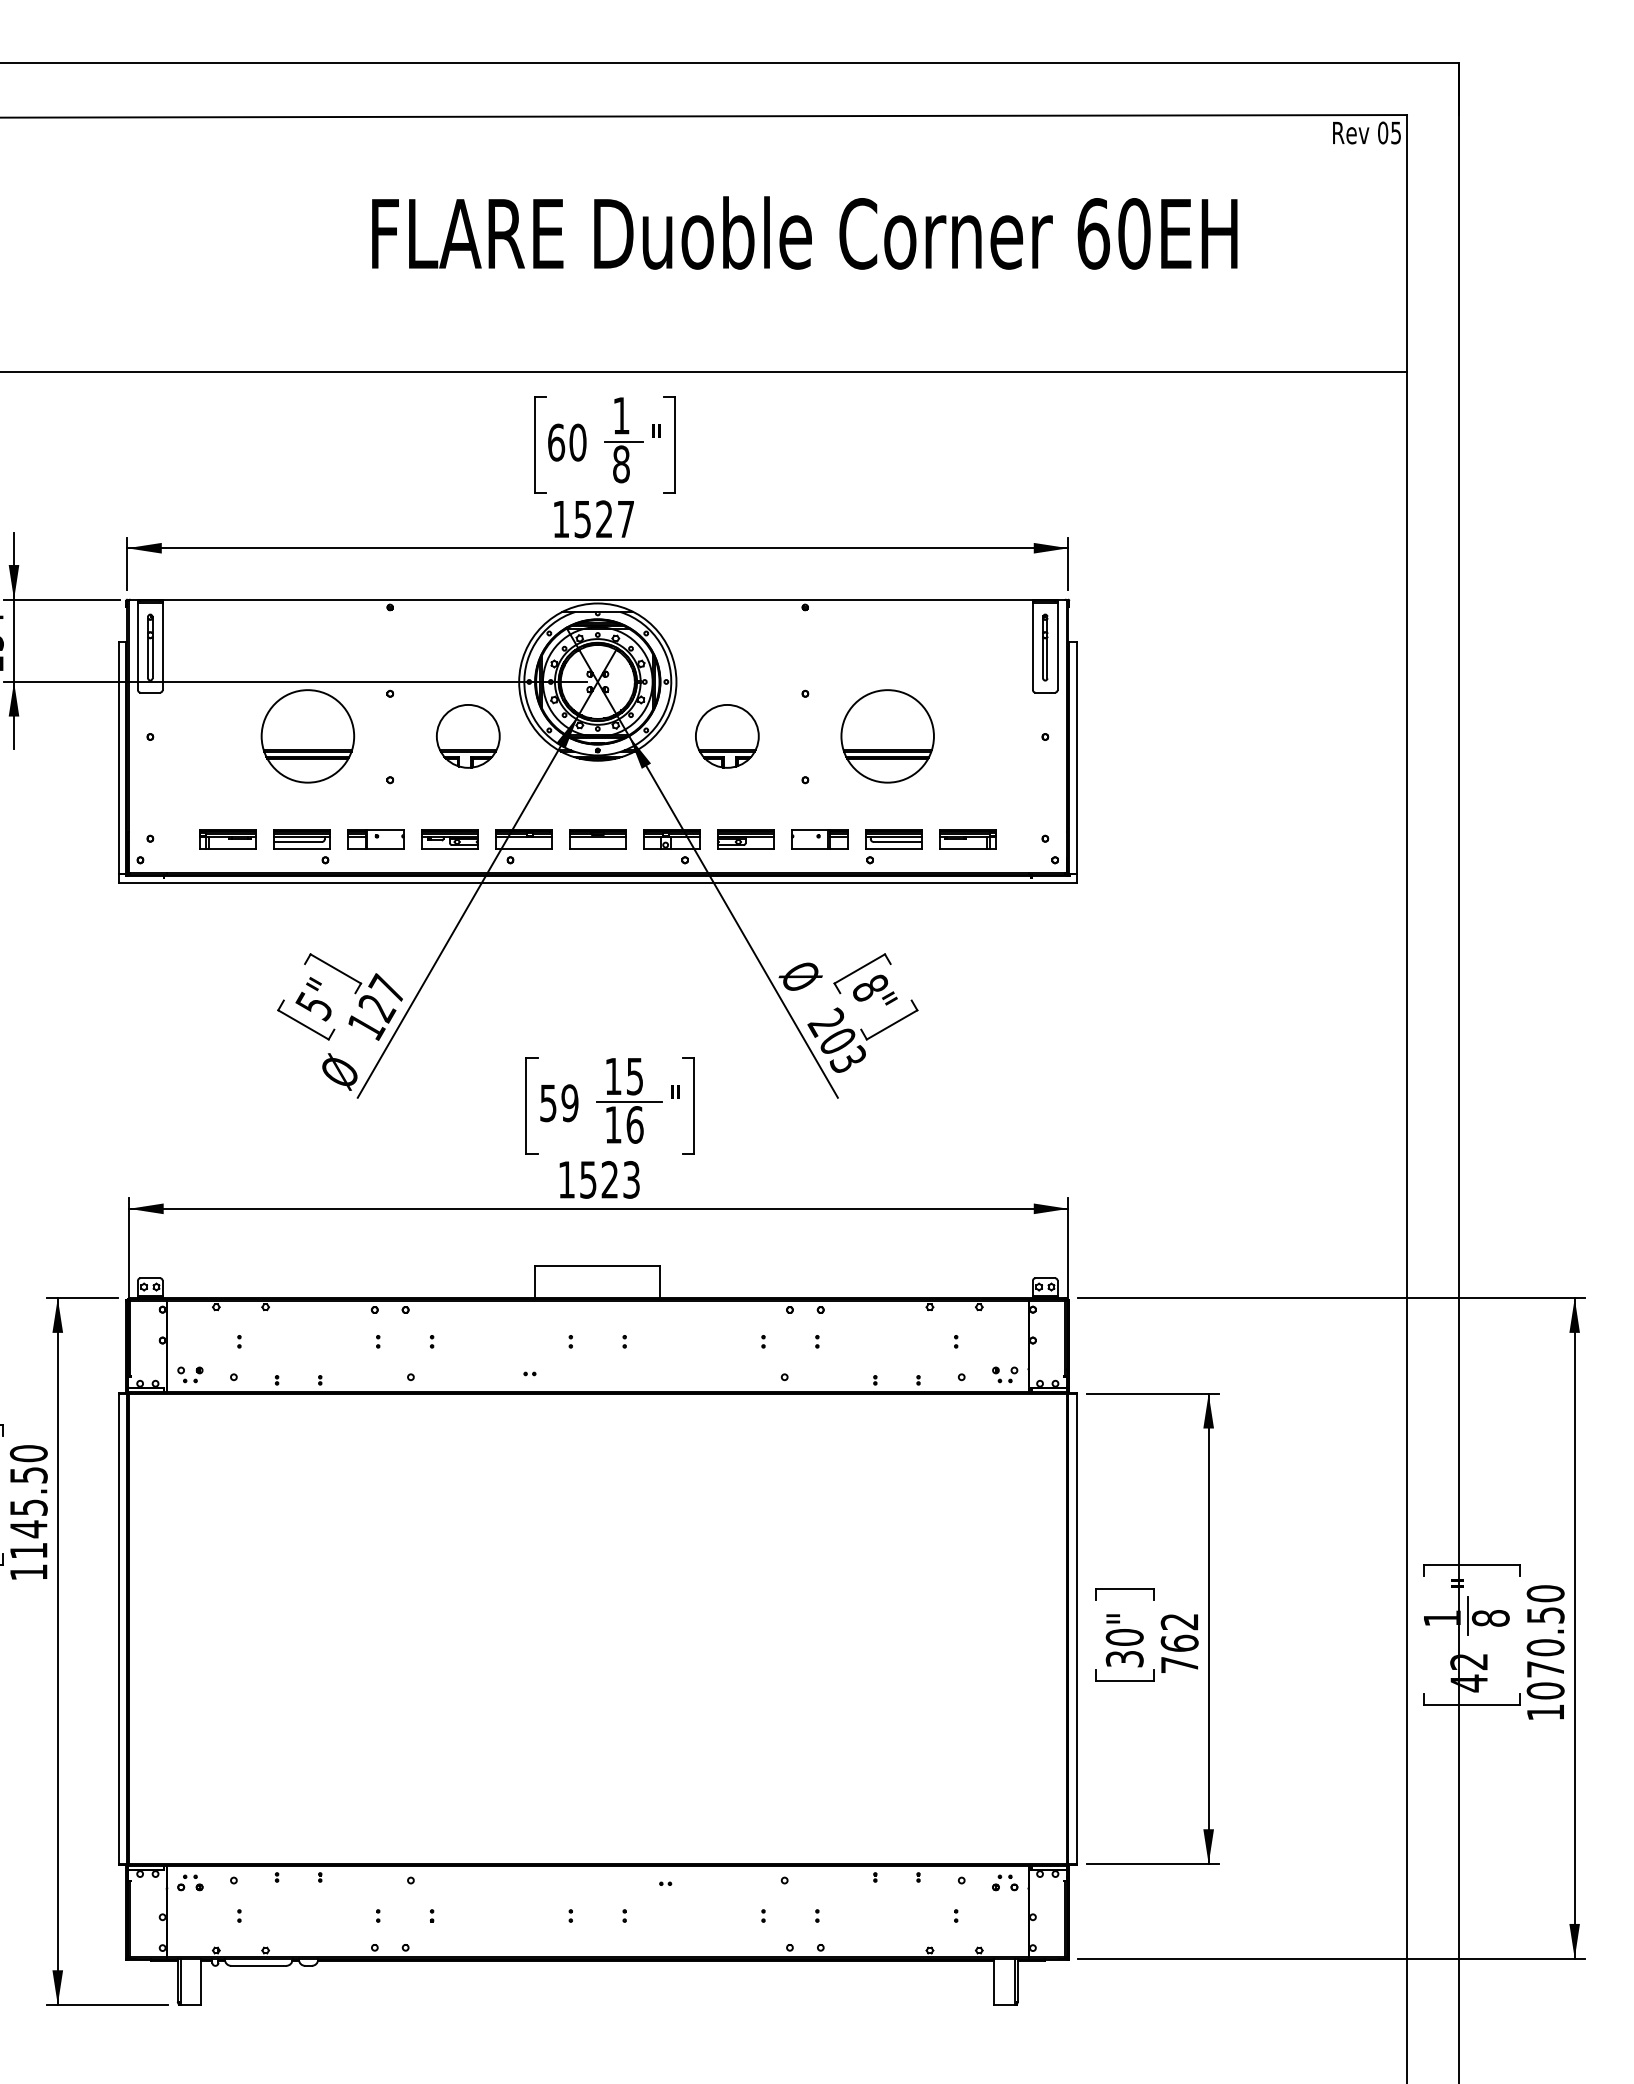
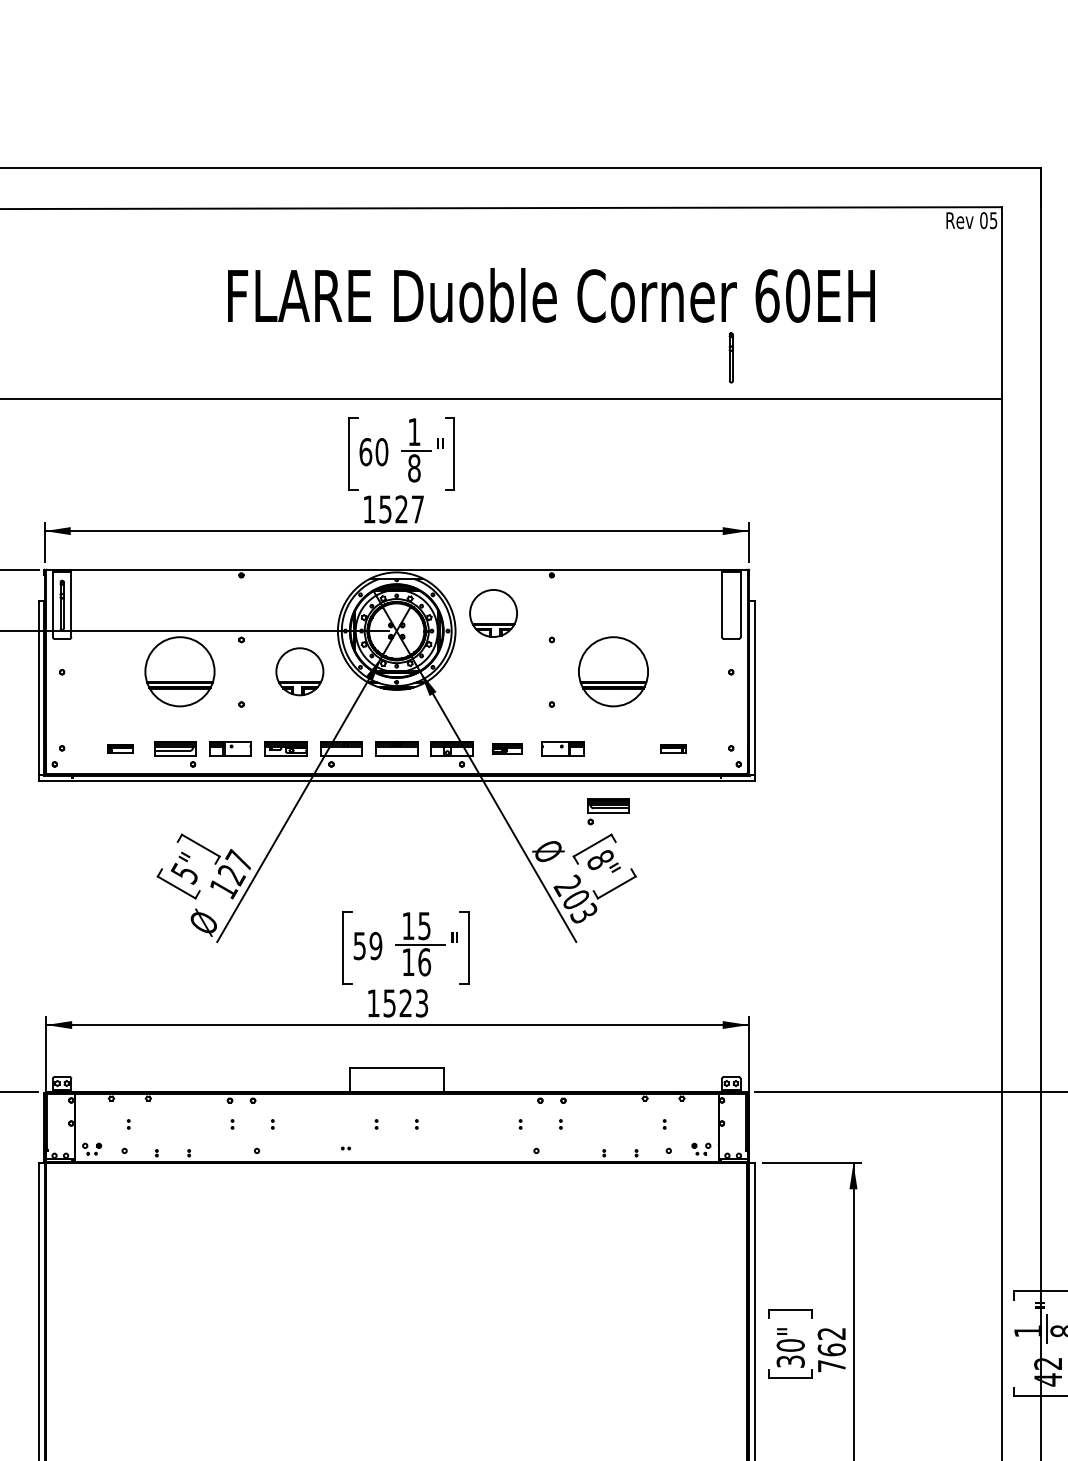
part: (1045, 647) -> (731, 357), moved
part: (727, 736) -> (493, 613), moved
part: (227, 839) -> (119, 748), size x0.6
part: (745, 839) -> (507, 748), size x0.7
part: (967, 839) -> (673, 748), size x0.6
part: (893, 846) -> (608, 811), moved

